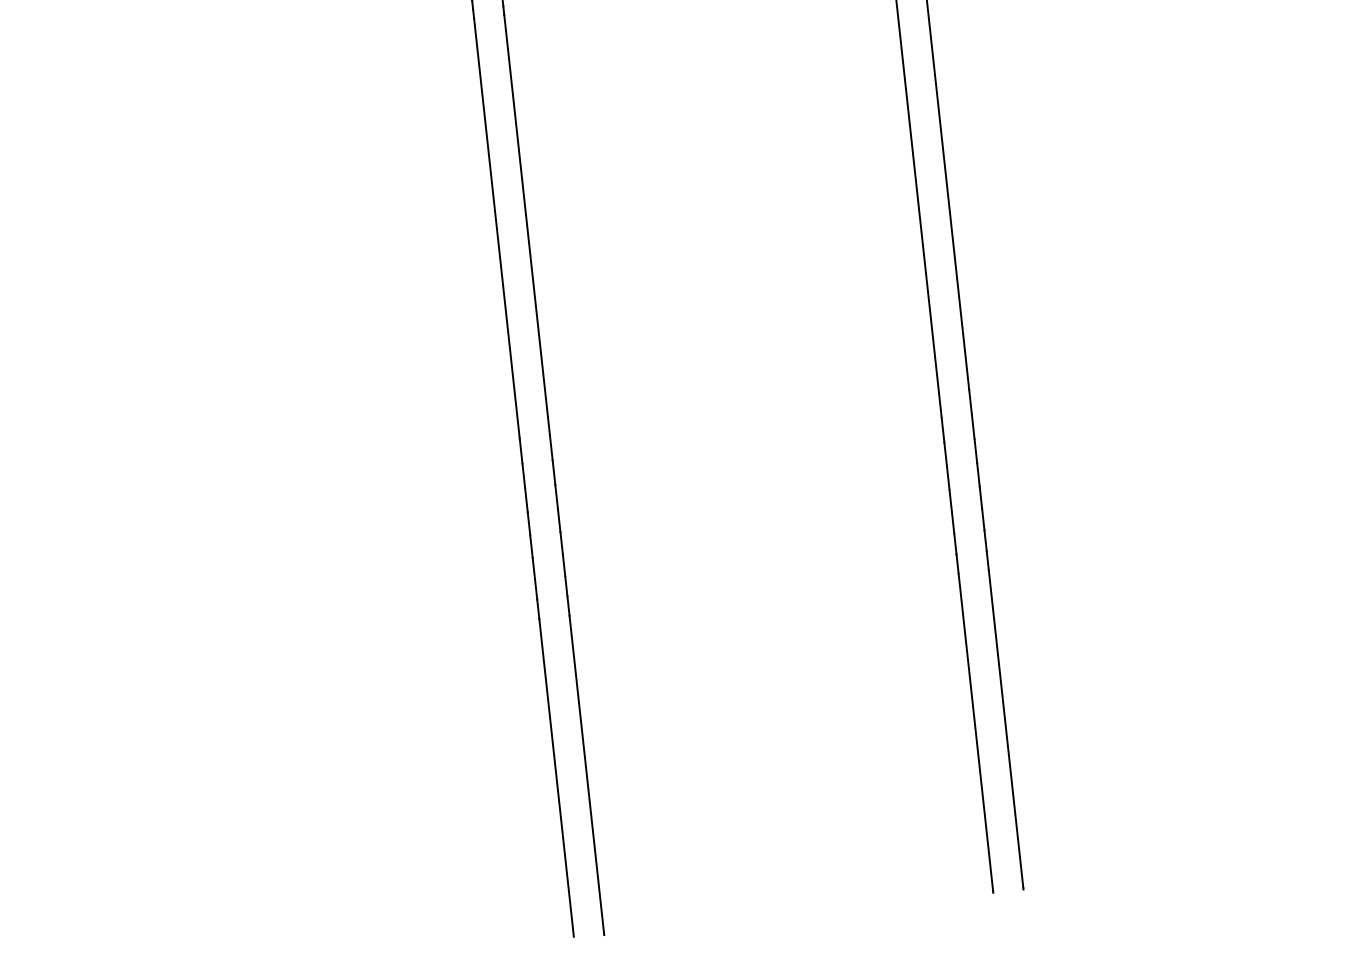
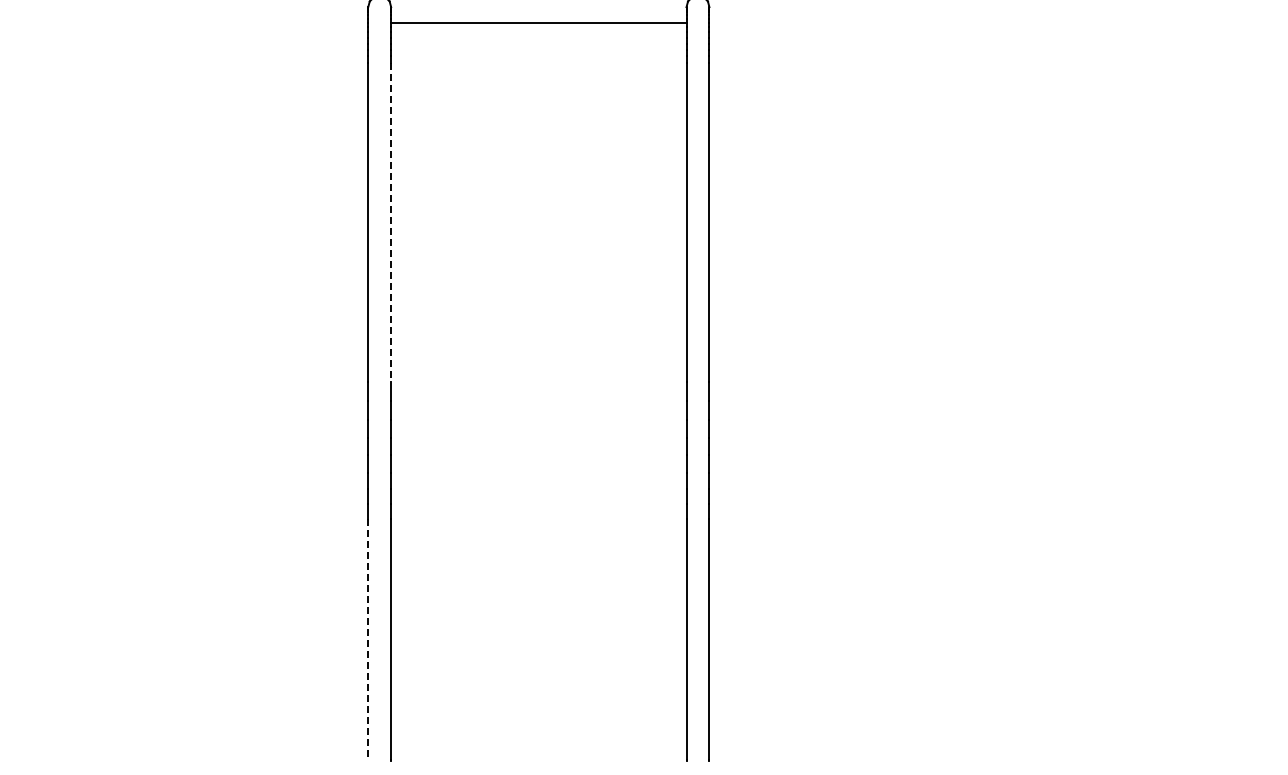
line: (527, 225) -> (391, 222), solid -> dashed
line: (556, 777) -> (368, 639), solid -> dashed

